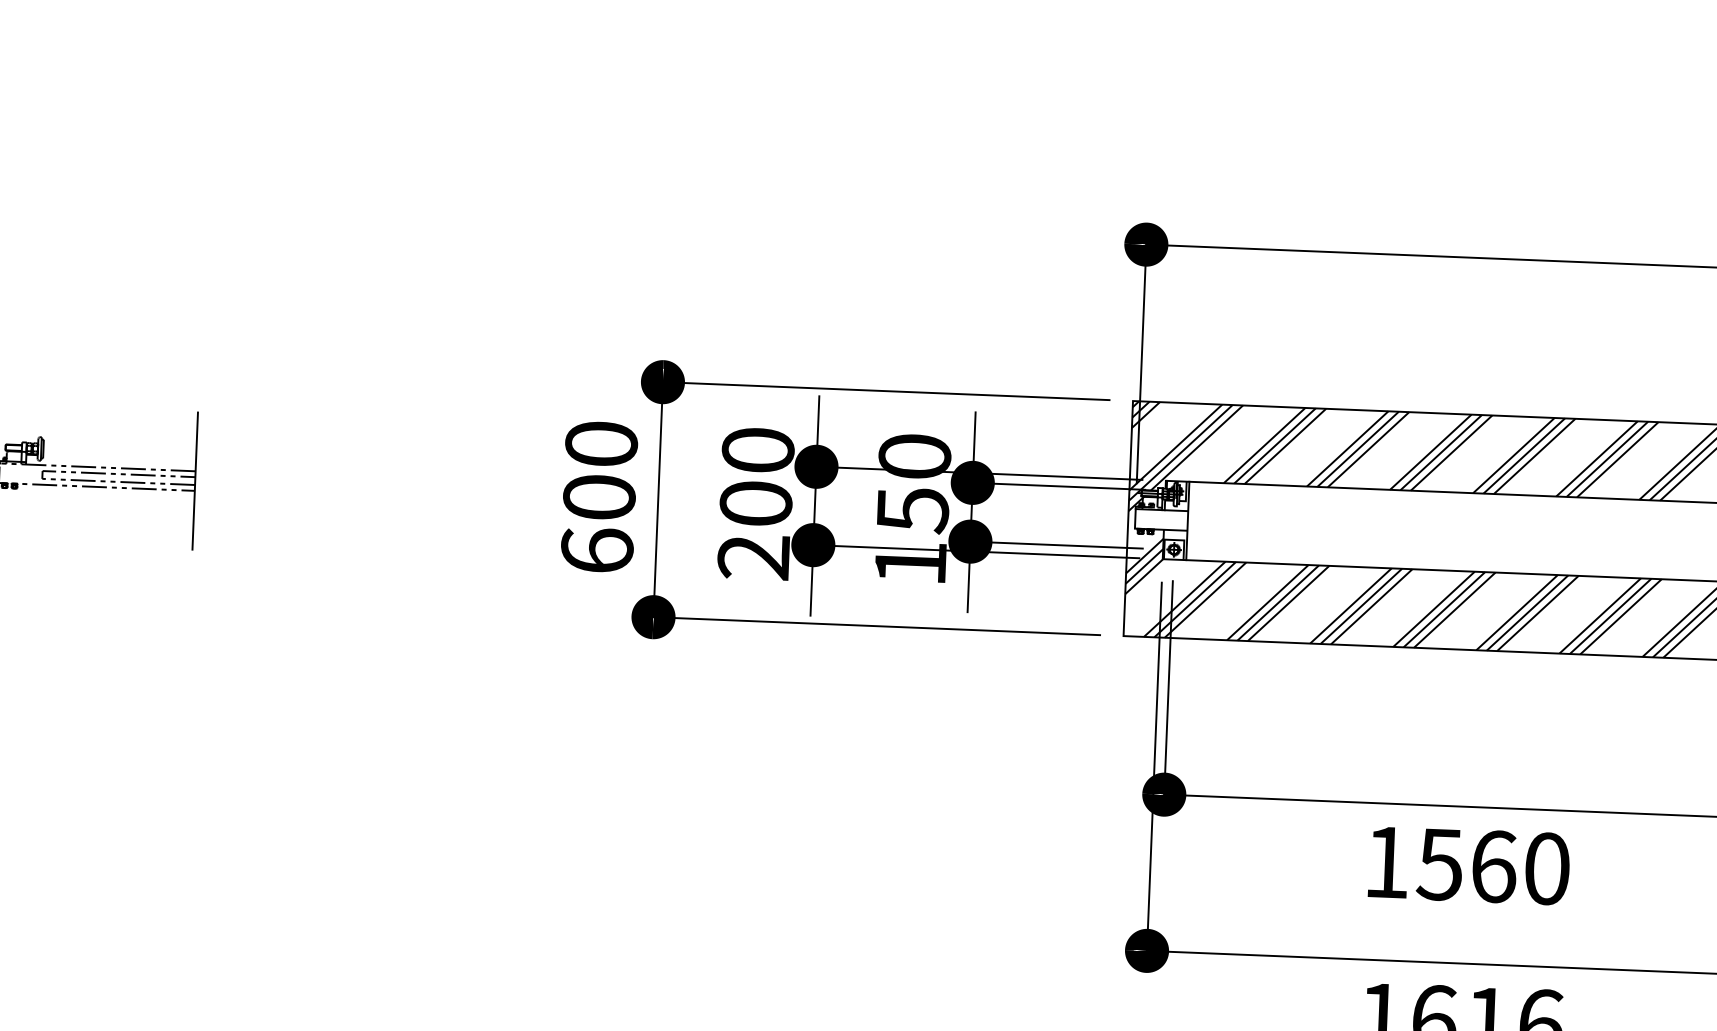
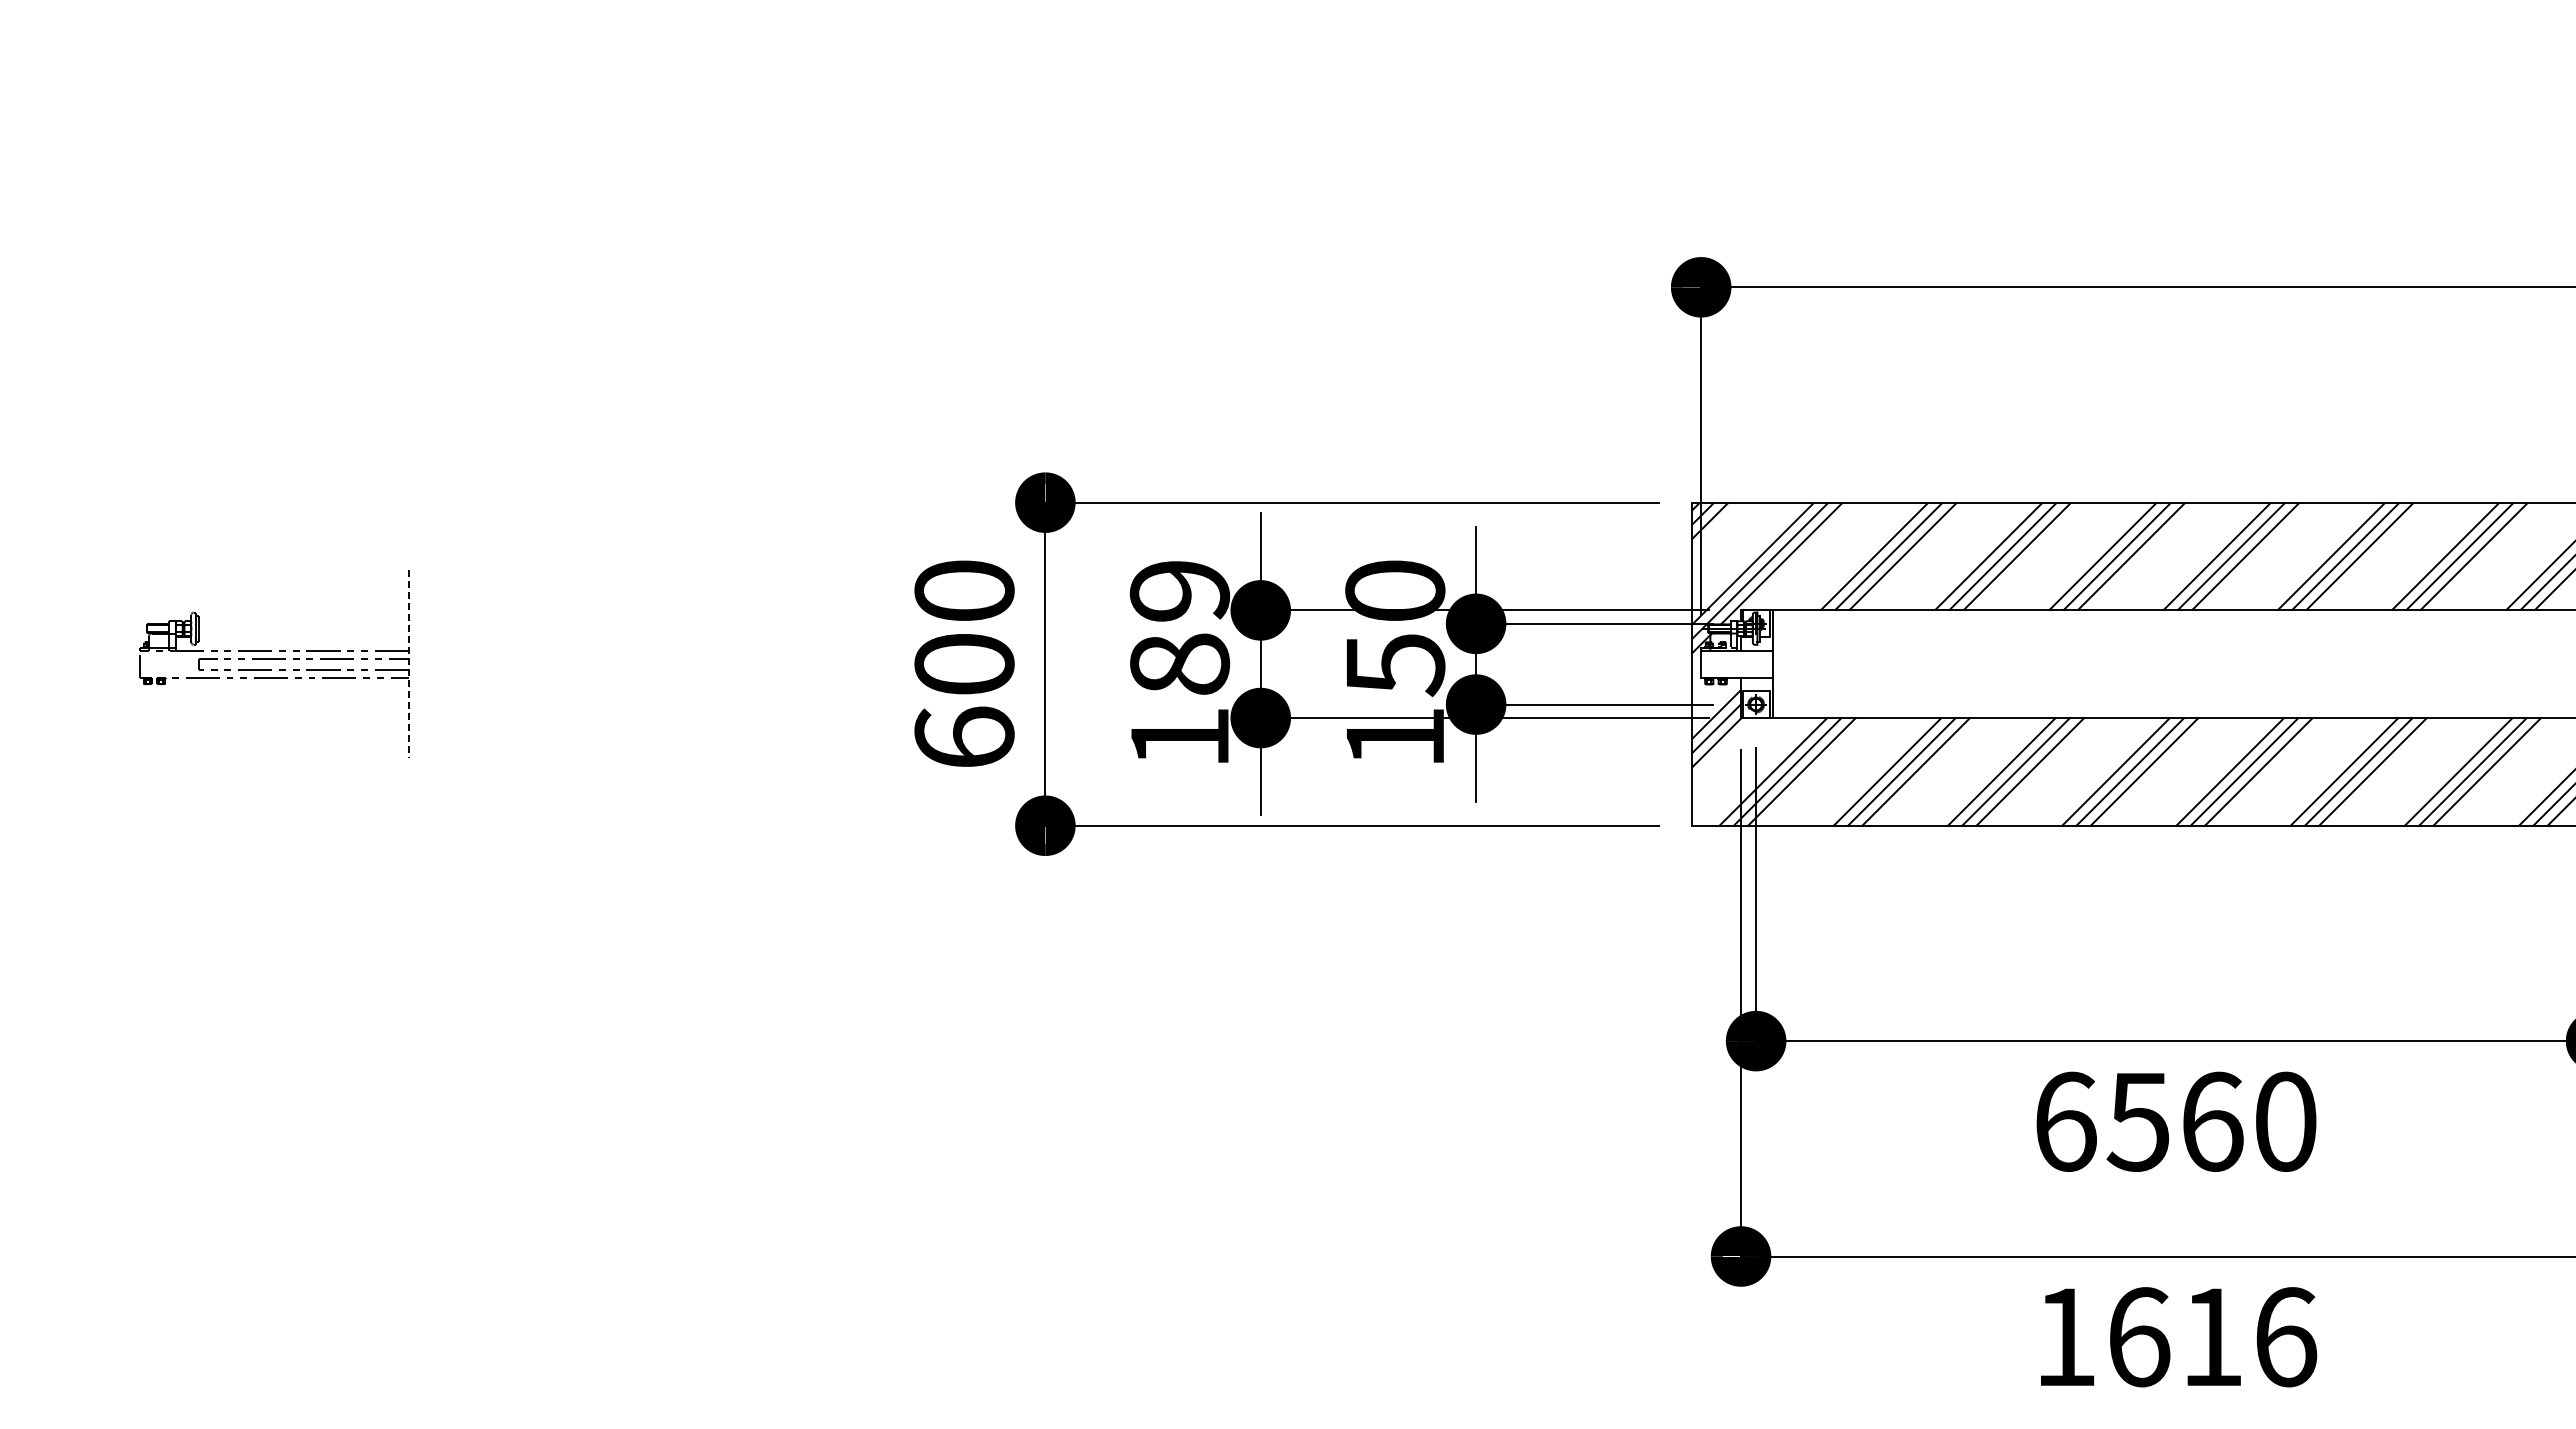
line: (194, 481) -> (408, 664), solid -> dashed
text: (755, 503) -> (1179, 664), 200 -> 189
text: (1387, 862) -> (2066, 1121), 1560 -> 6560

